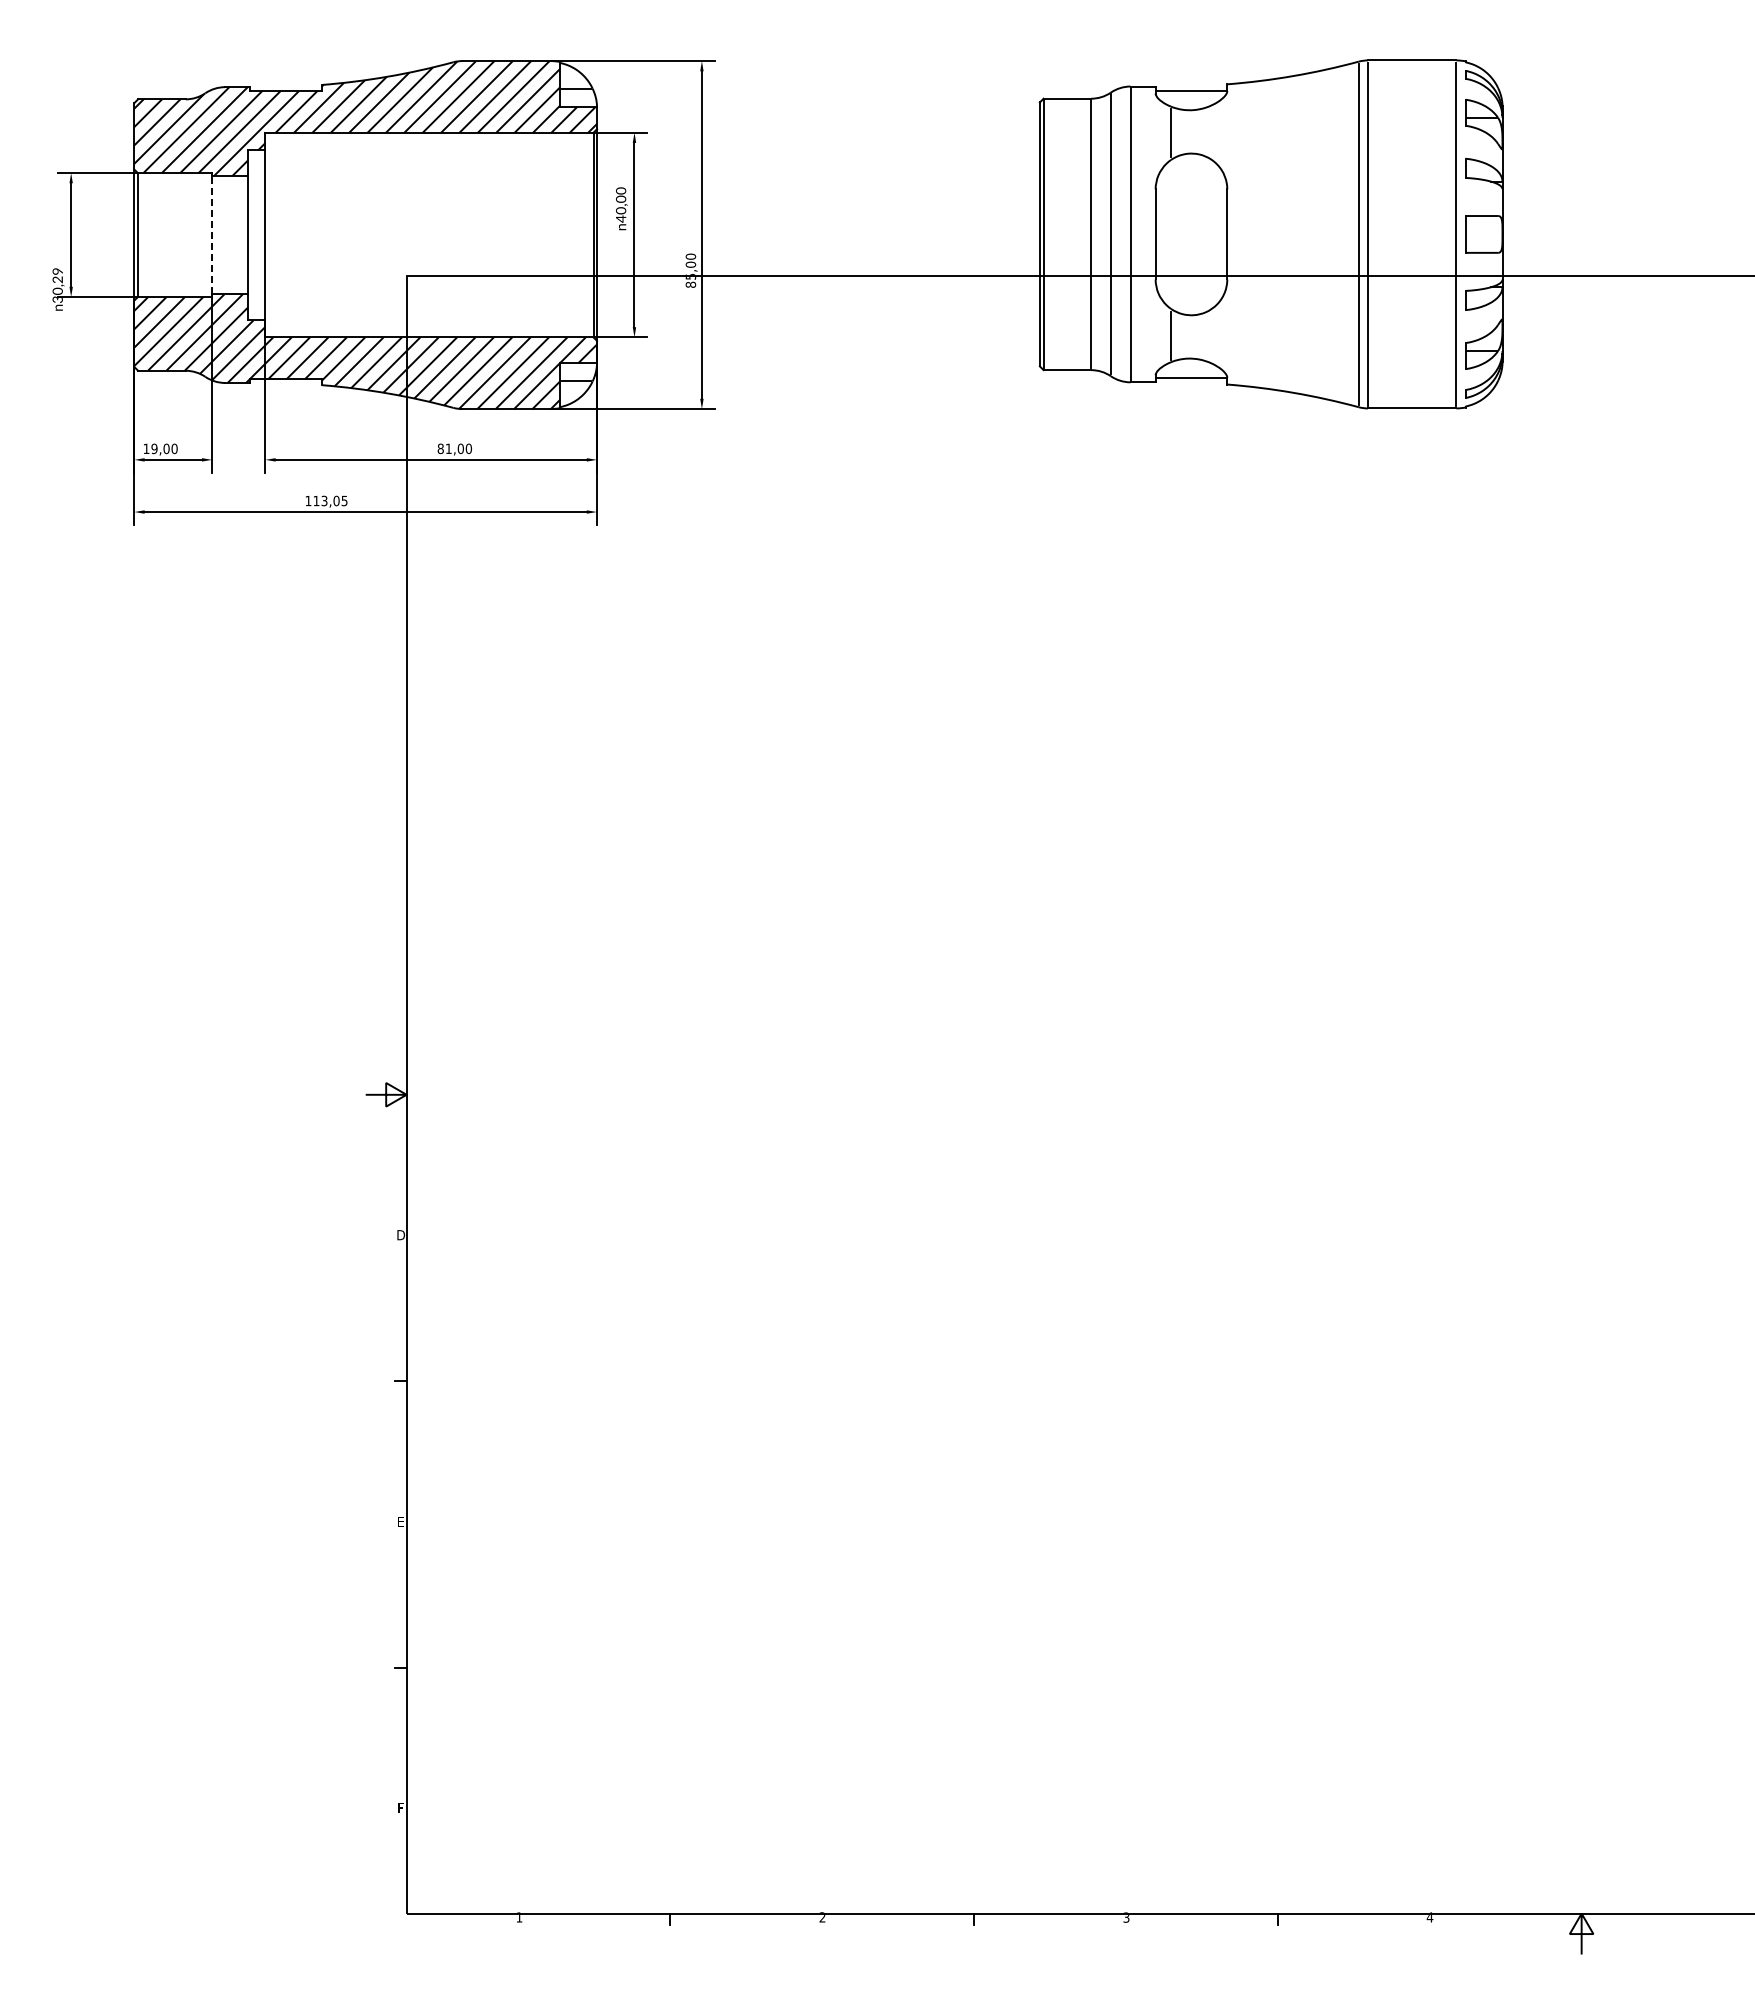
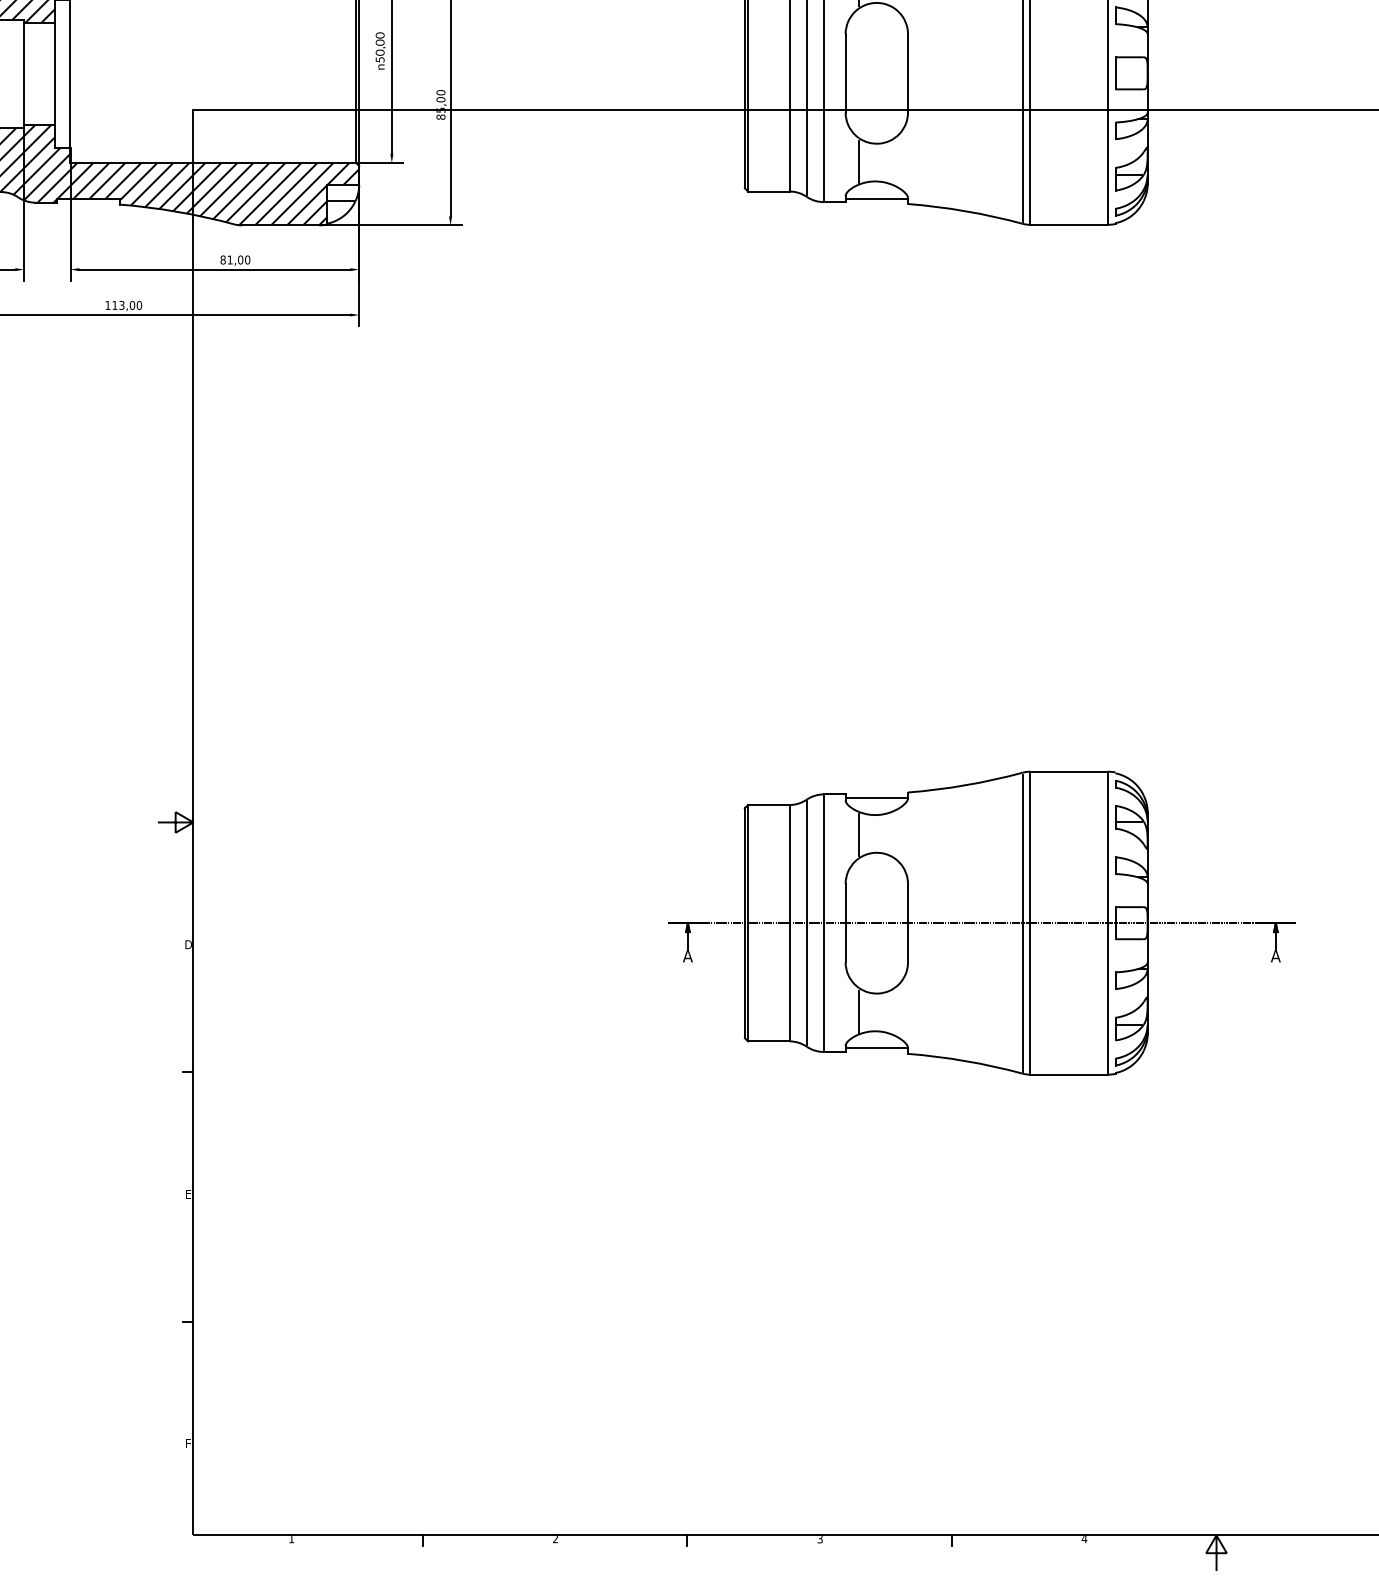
text: (621, 218) -> (380, 59), 40,00 -> 50,00
line: (212, 235) -> (24, 74), dashed -> solid
text: (344, 500) -> (139, 305), 113,05 -> 113,00
part: (1311, 1210) -> (981, 923), added

